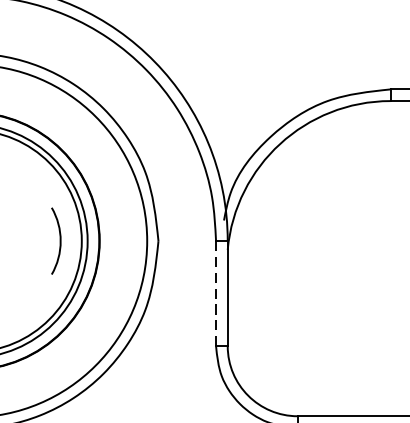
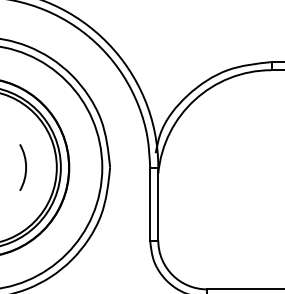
arc: (59, 240) -> (25, 167), moved
line: (216, 294) -> (150, 204), dashed -> solid

